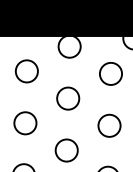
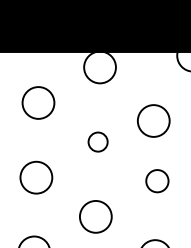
circle: (110, 73) -> (153, 120), moved
circle: (68, 98) -> (98, 141), size x0.6
circle: (109, 125) -> (157, 180), size x0.7

